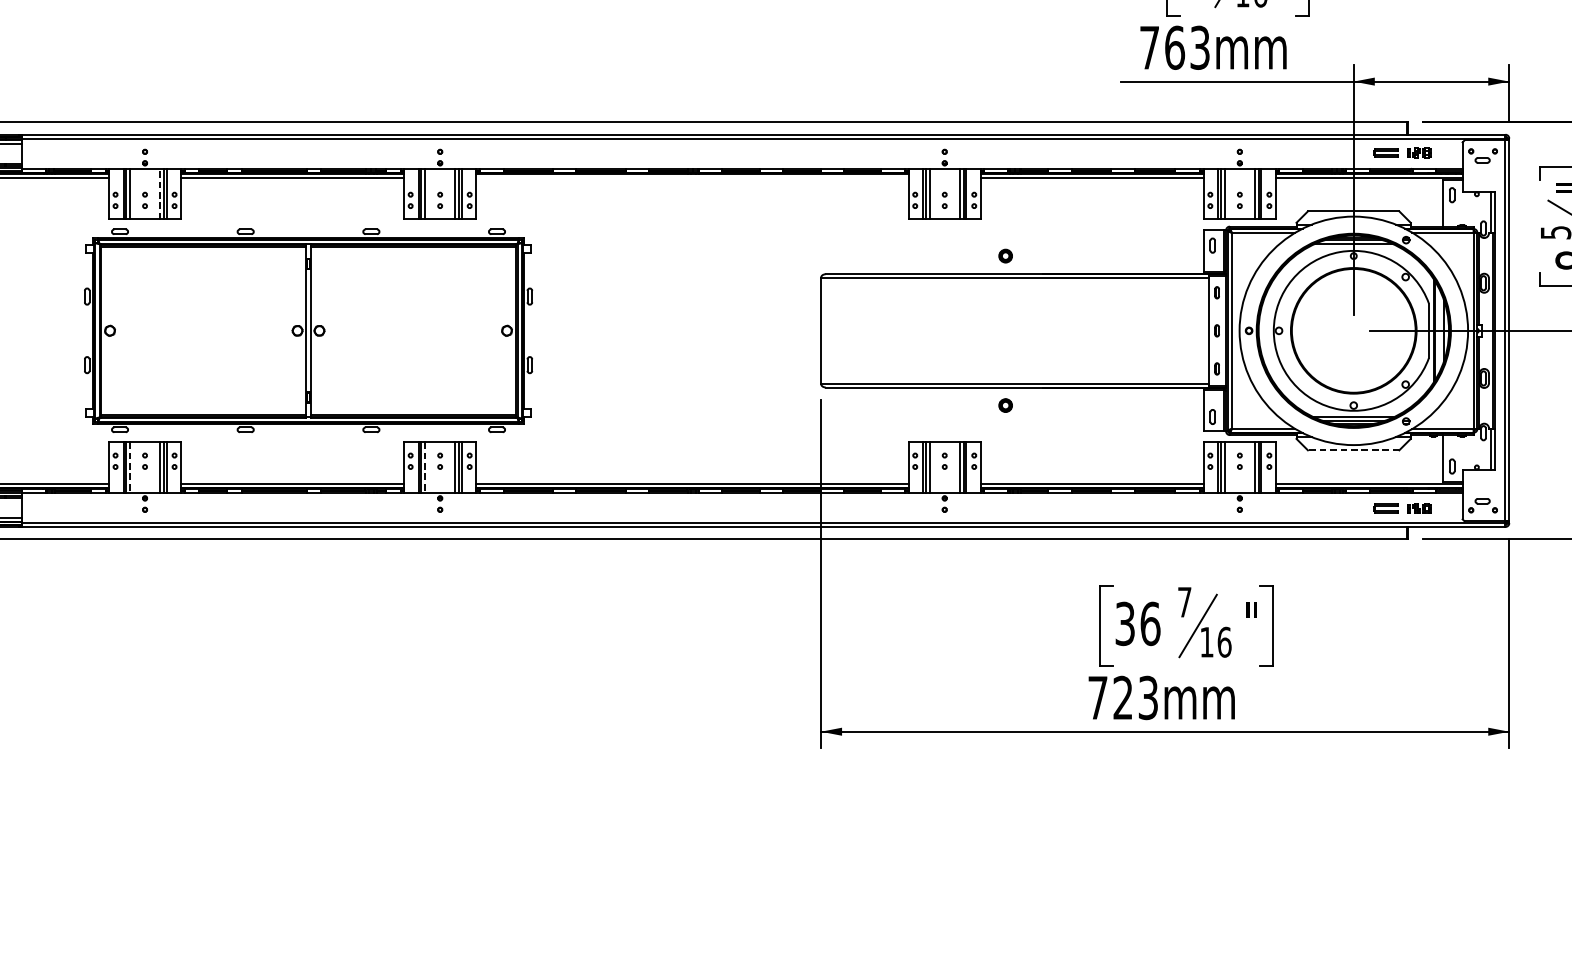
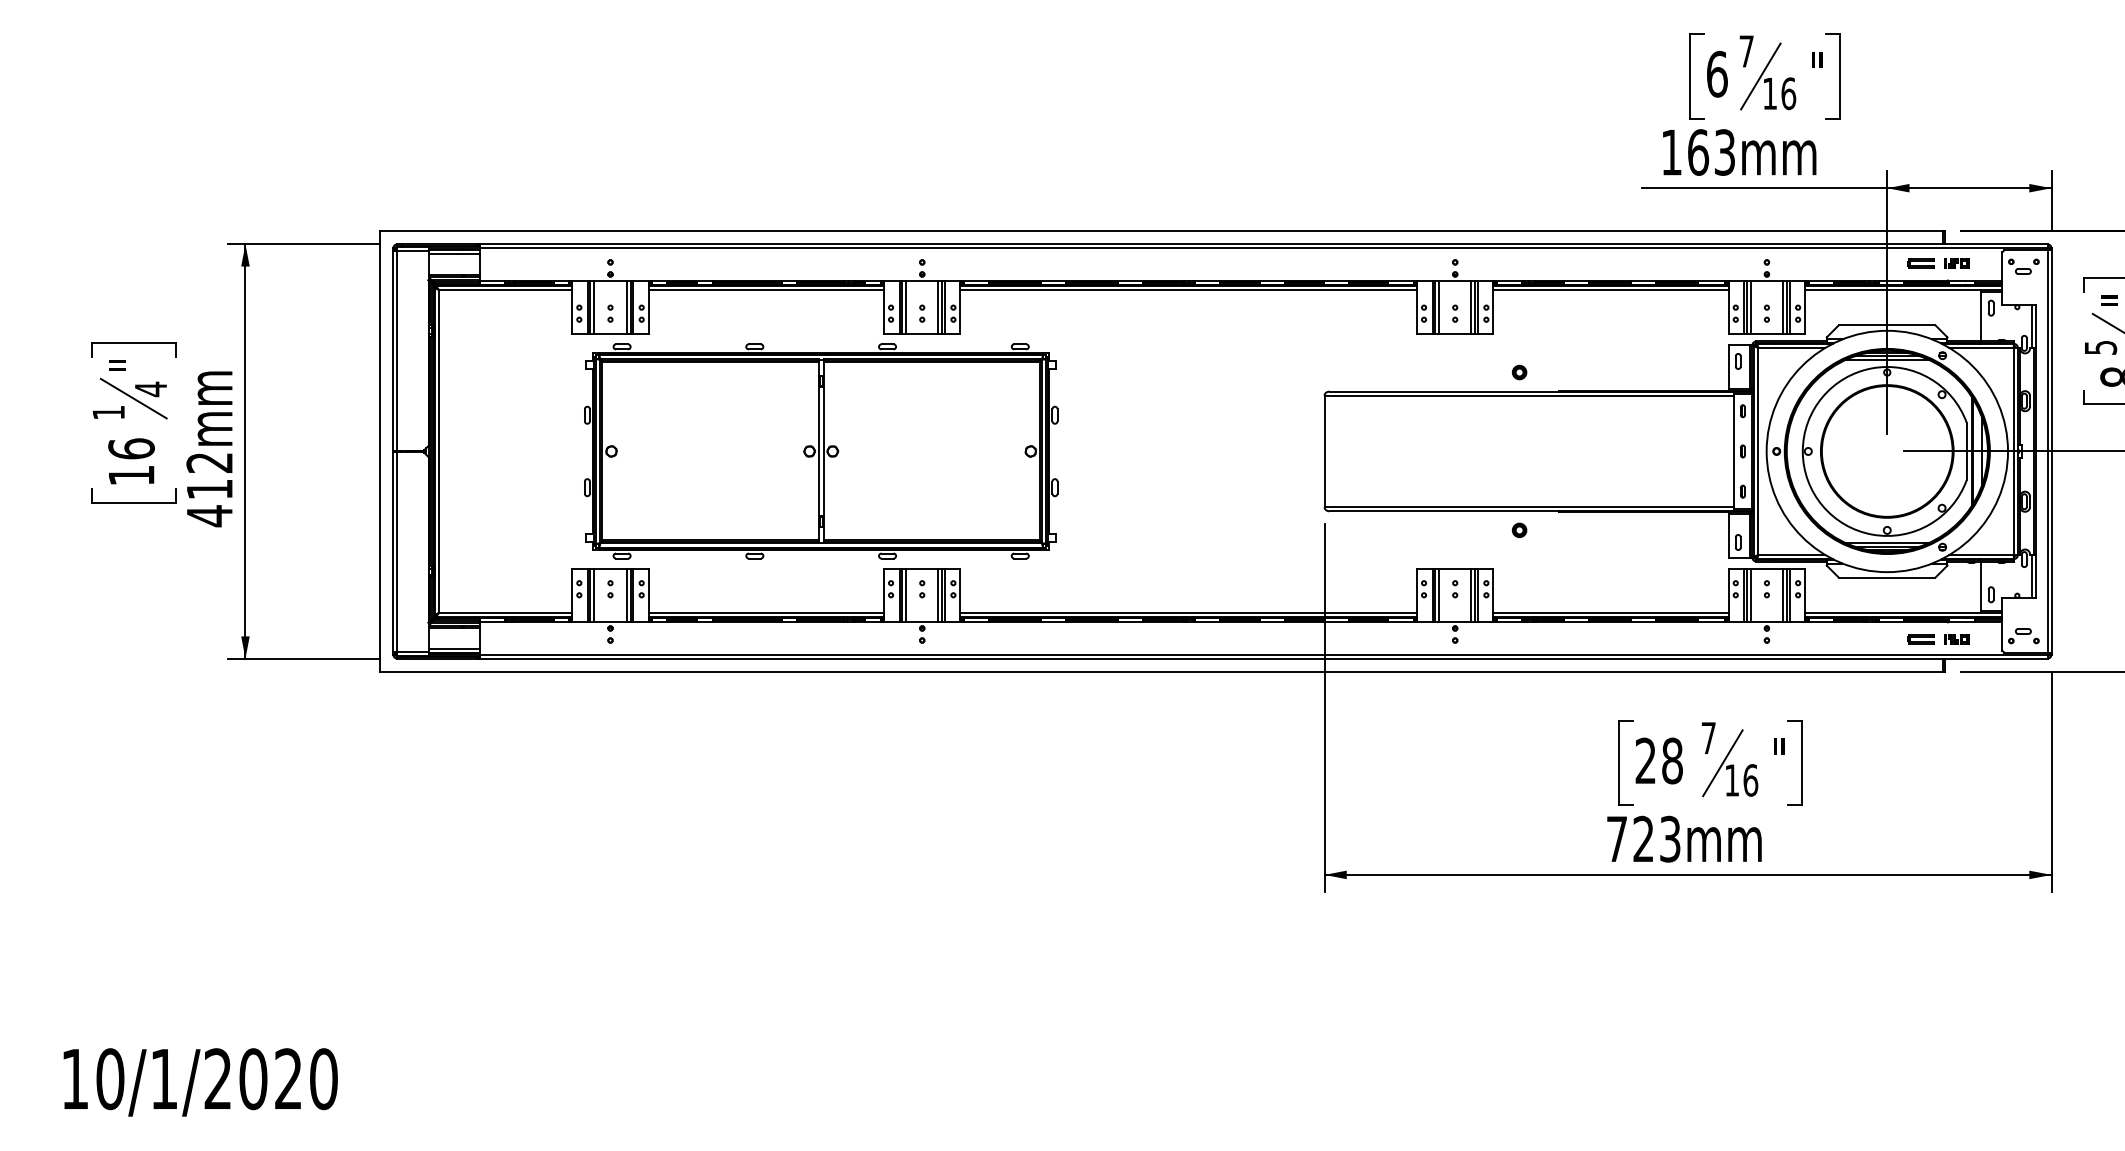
text: (1149, 47) -> (1671, 152), 763mm -> 163mm
line: (692, 177) -> (1188, 289), added
line: (160, 194) -> (626, 307), dashed -> solid
part: (308, 330) -> (821, 451), moved
line: (1353, 450) -> (1886, 577), dashed -> solid
line: (129, 467) -> (594, 595), dashed -> solid
line: (425, 467) -> (906, 595), dashed -> solid
text: (1138, 623) -> (1659, 760), 36 -> 28

